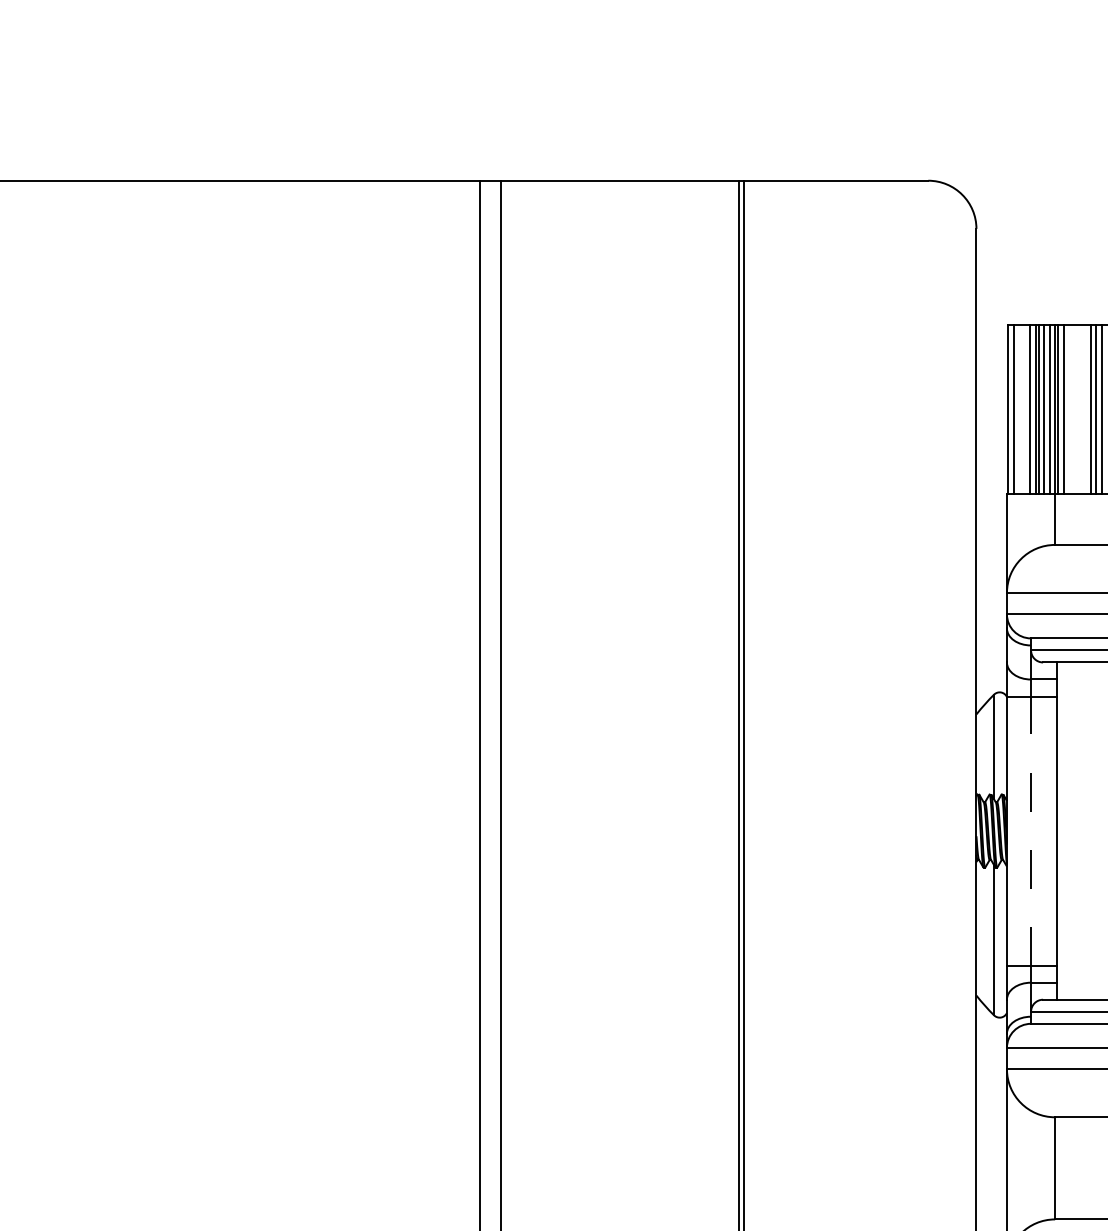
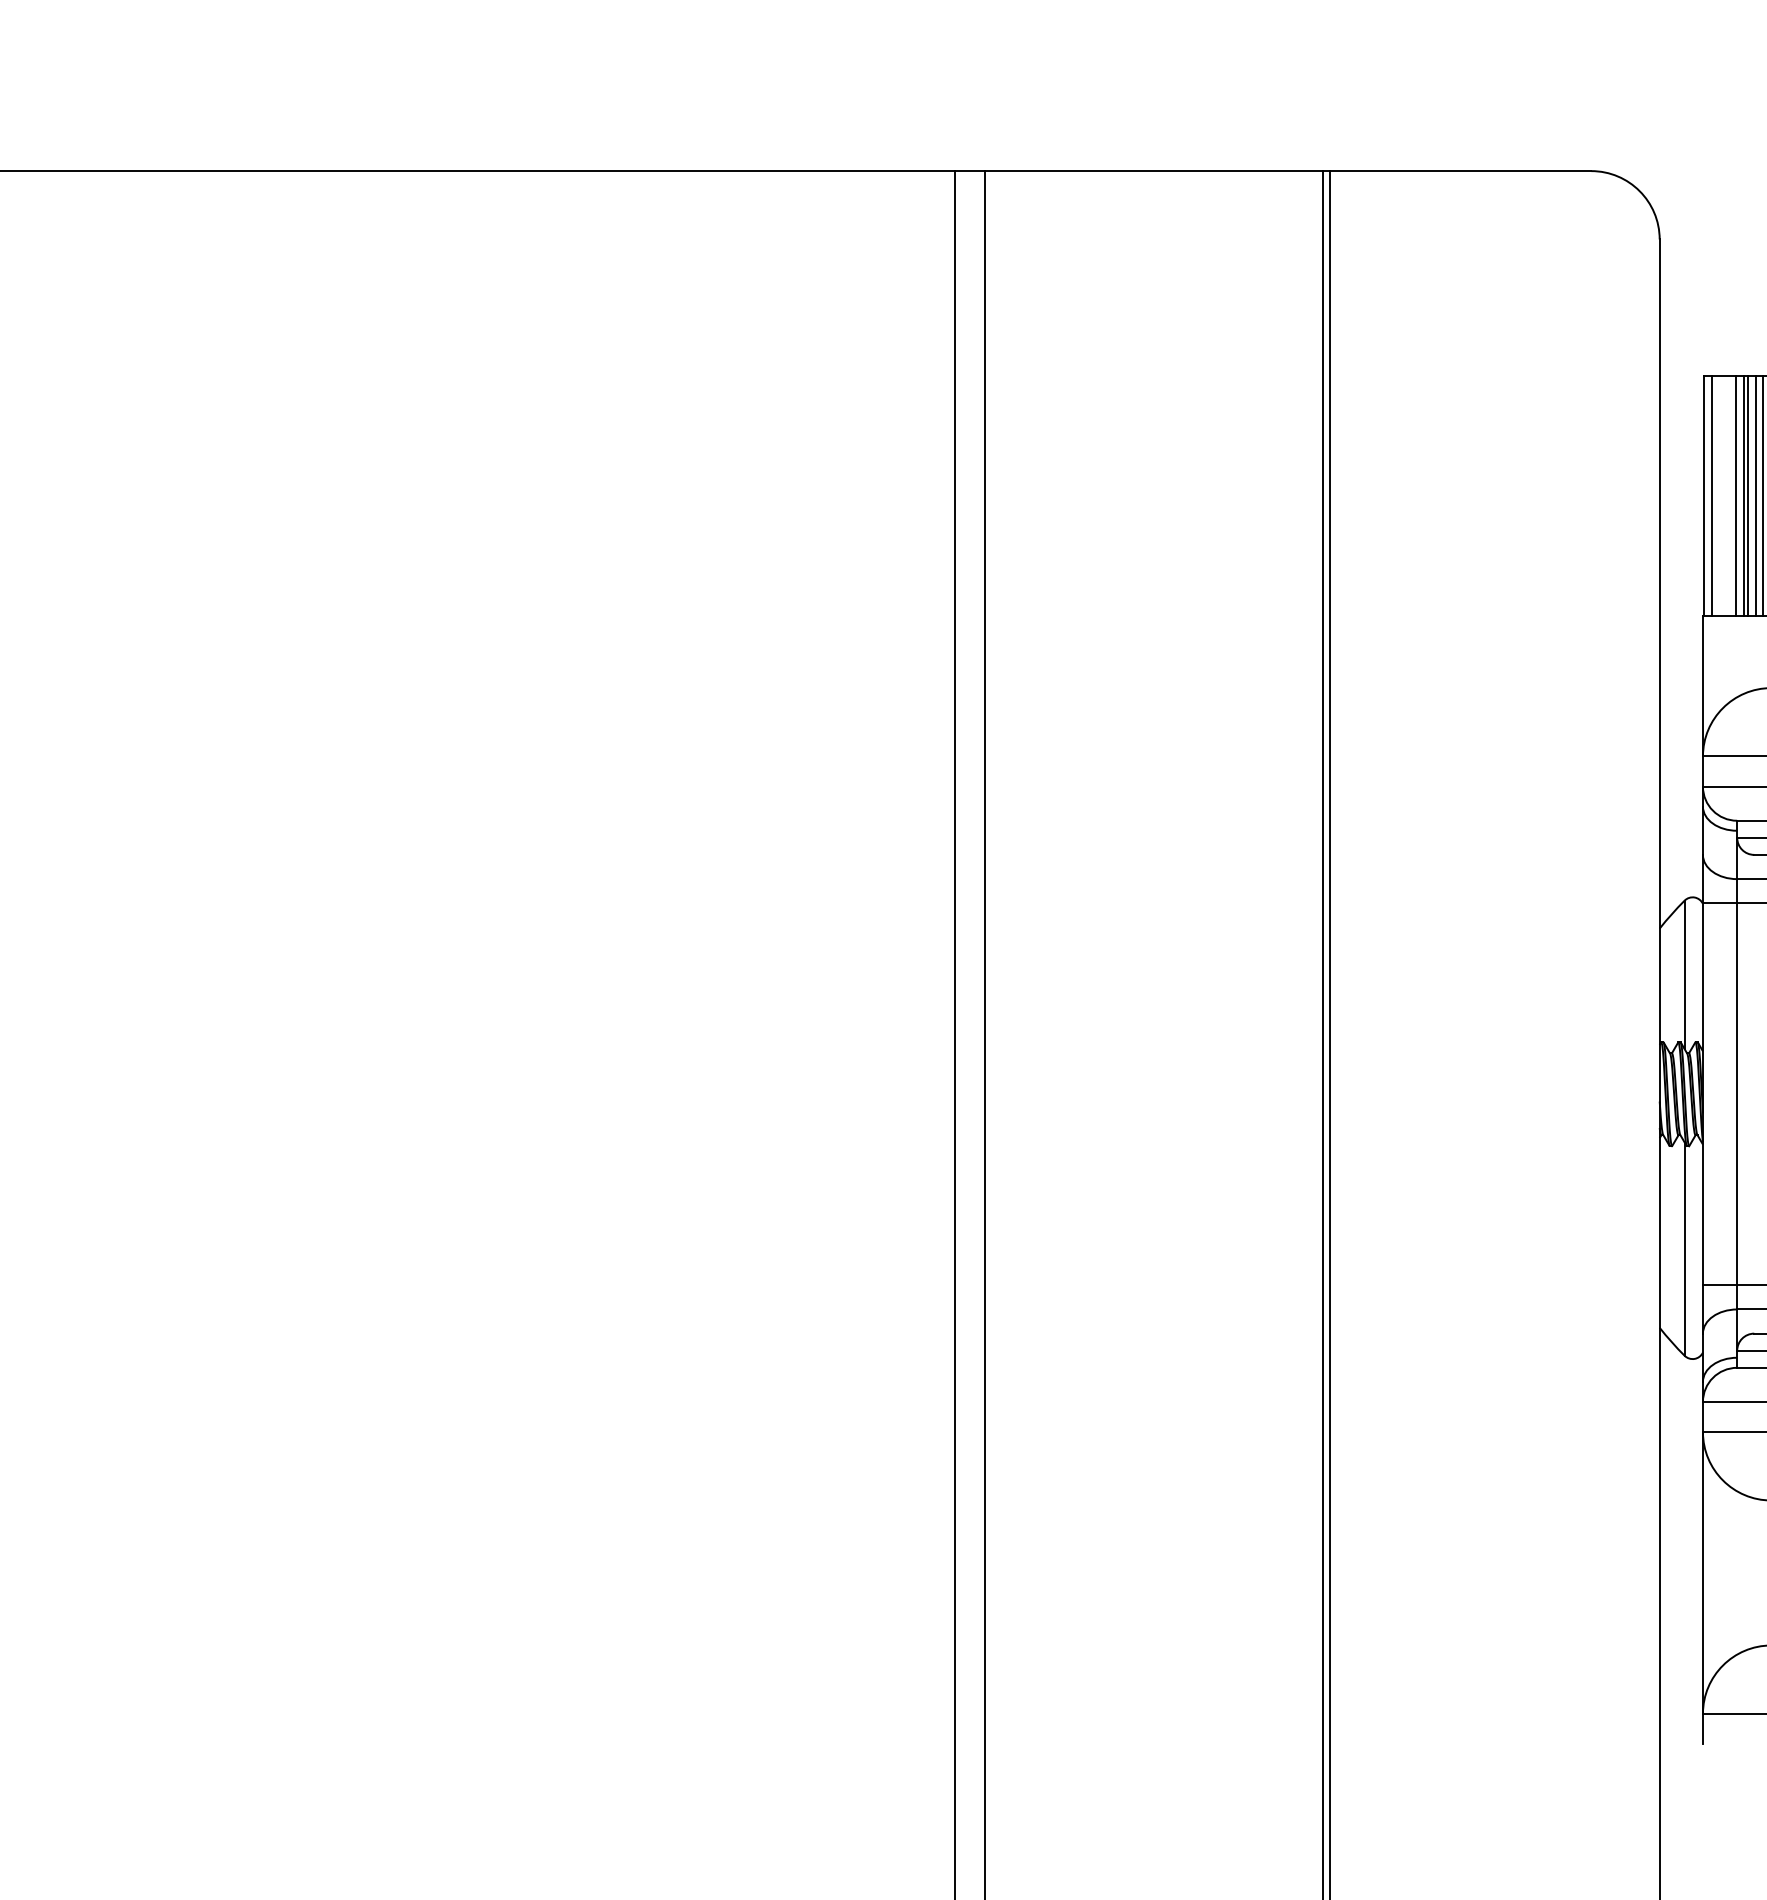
line: (1031, 830) -> (1737, 1093), dashed -> solid

